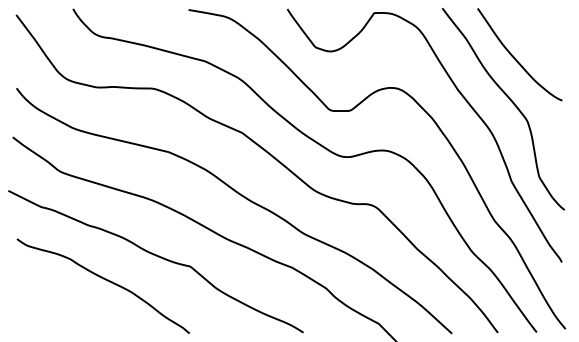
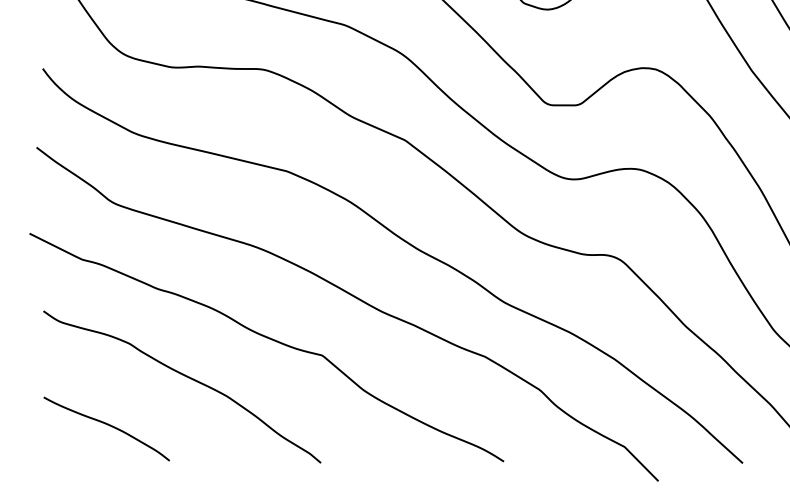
curve: (56, 310) -> (106, 425), added

